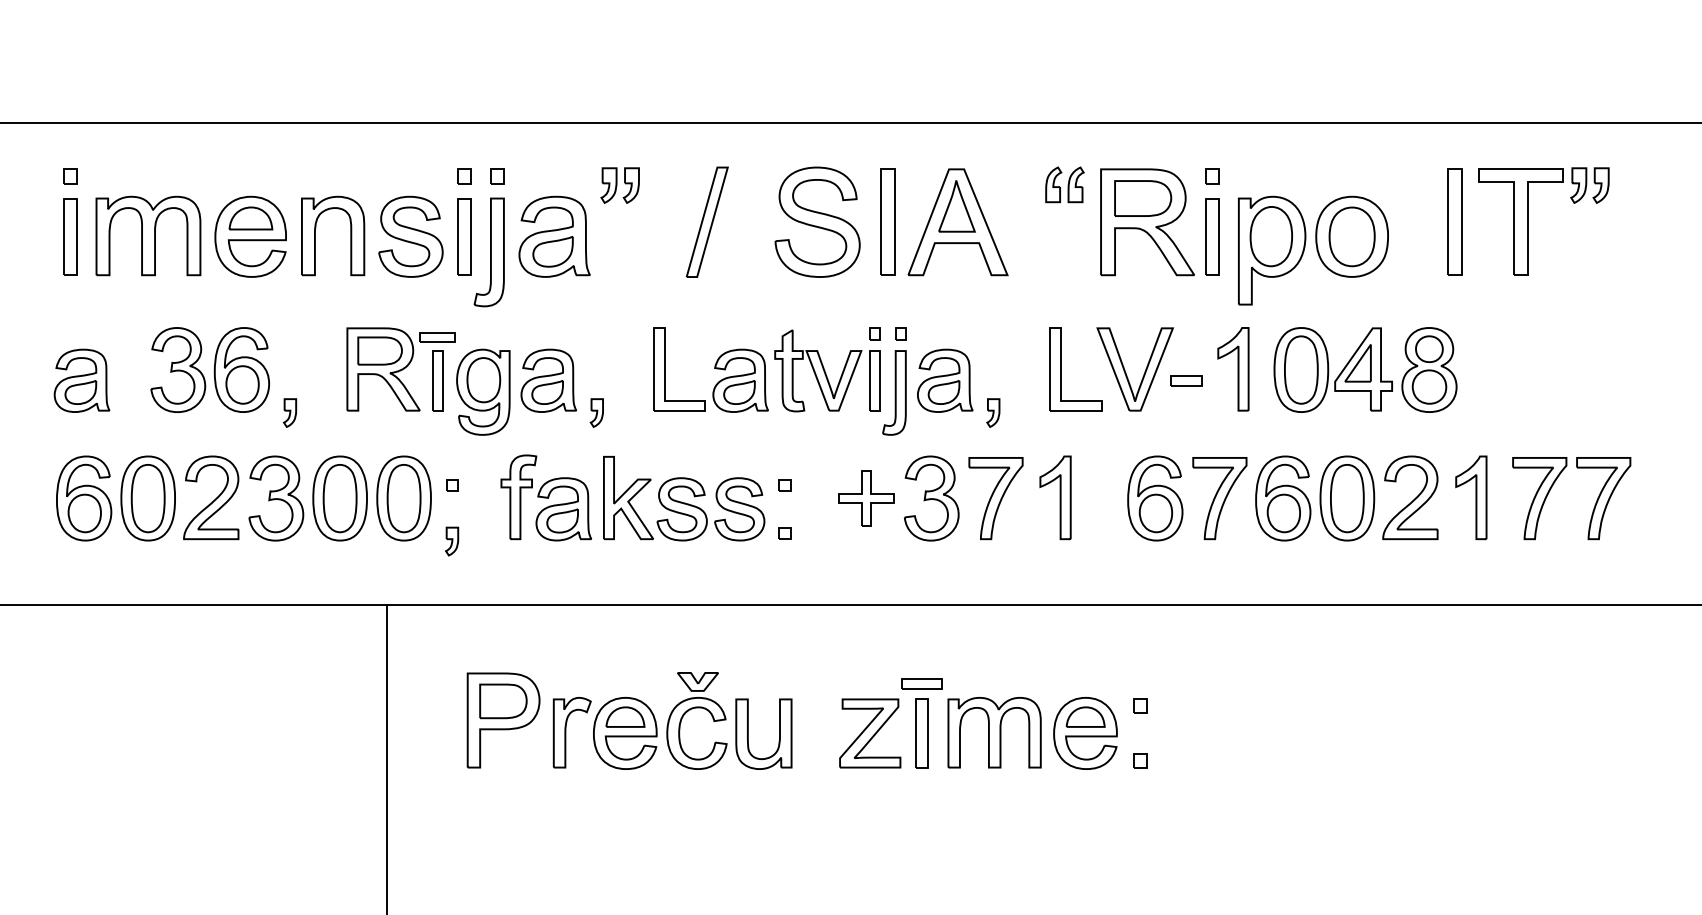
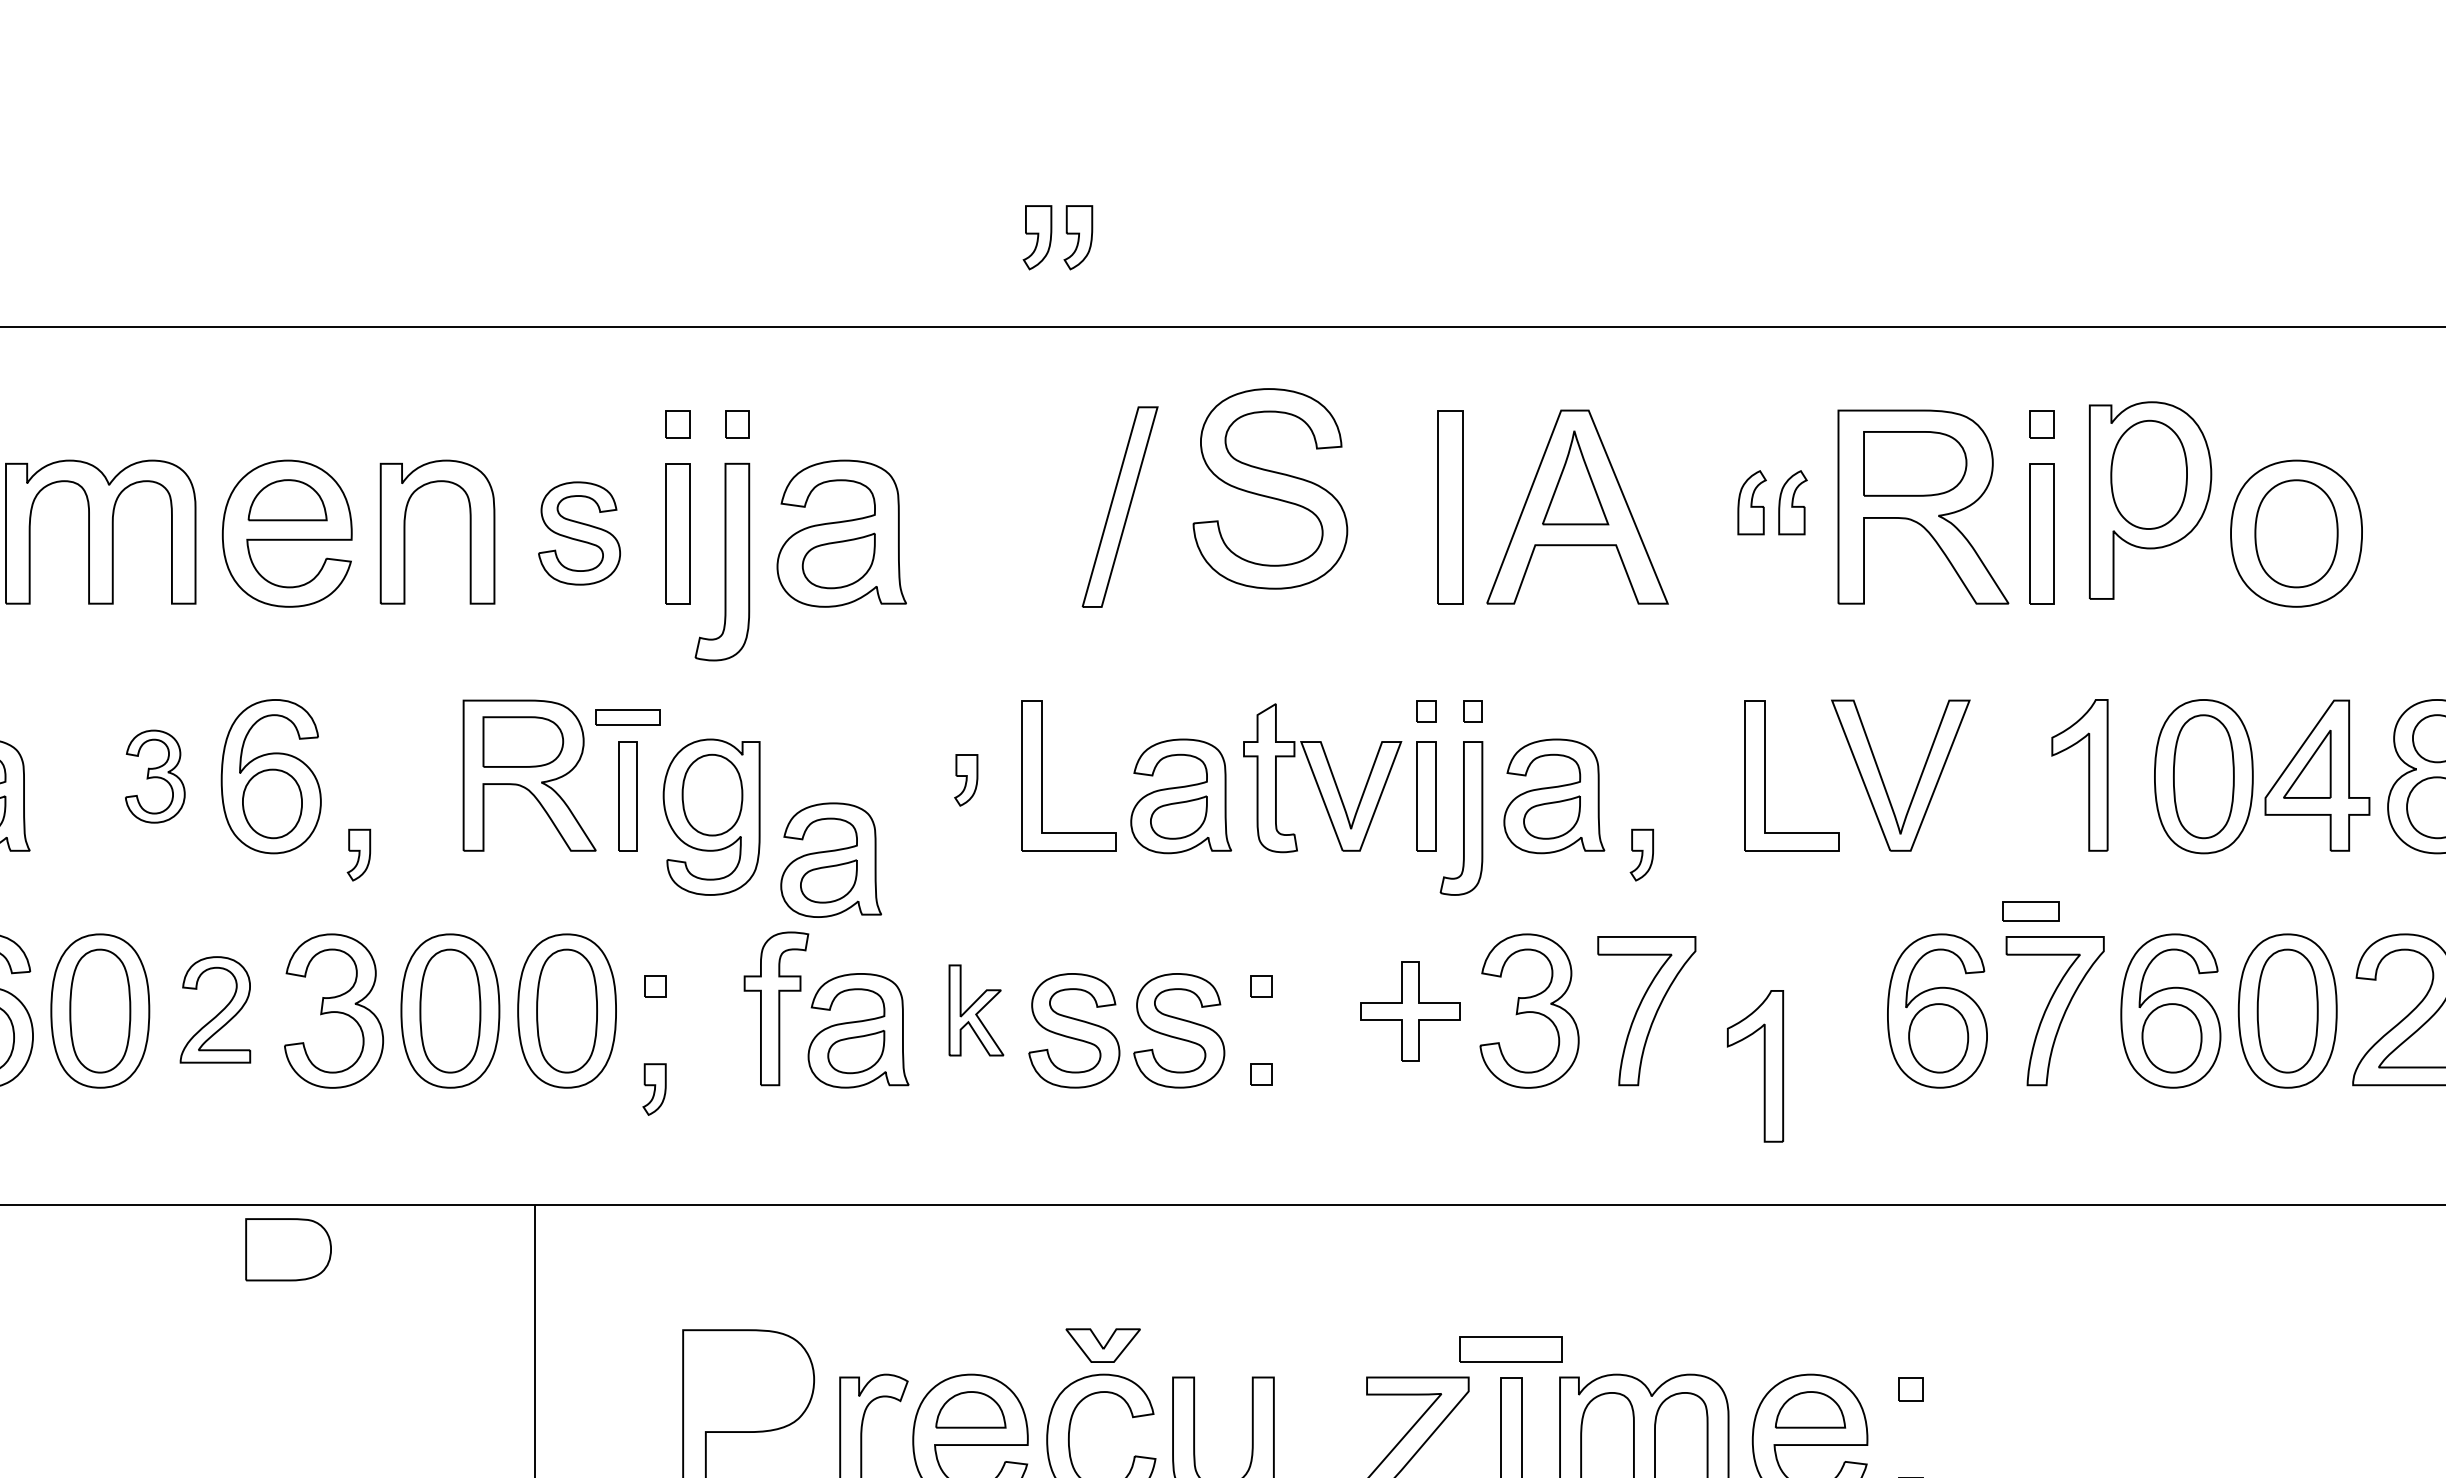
part: (1064, 184) -> (1771, 502), moved
part: (619, 185) -> (1056, 237), moved
part: (817, 221) -> (1270, 487), moved
part: (410, 236) -> (578, 533), size x0.7
part: (1272, 250) -> (2151, 500), moved
part: (178, 369) -> (155, 775), size x0.6
part: (548, 380) -> (830, 859), moved
part: (1186, 380) -> (2030, 910), moved
part: (596, 412) -> (965, 779), moved
part: (211, 497) -> (215, 1009), size x0.7
part: (1055, 497) -> (1755, 1065), moved
part: (628, 498) -> (976, 1011), size x0.6
part: (921, 683) -> (1510, 1348), size x1.4
part: (503, 701) -> (288, 1249), moved

